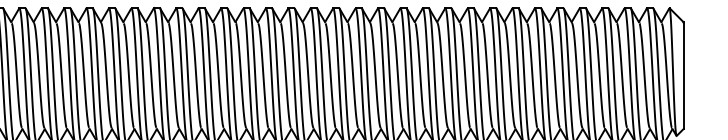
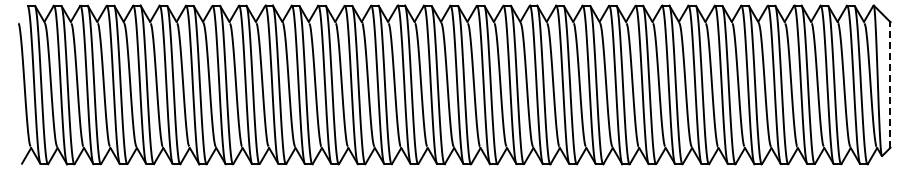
line: (683, 75) -> (890, 84), solid -> dashed

